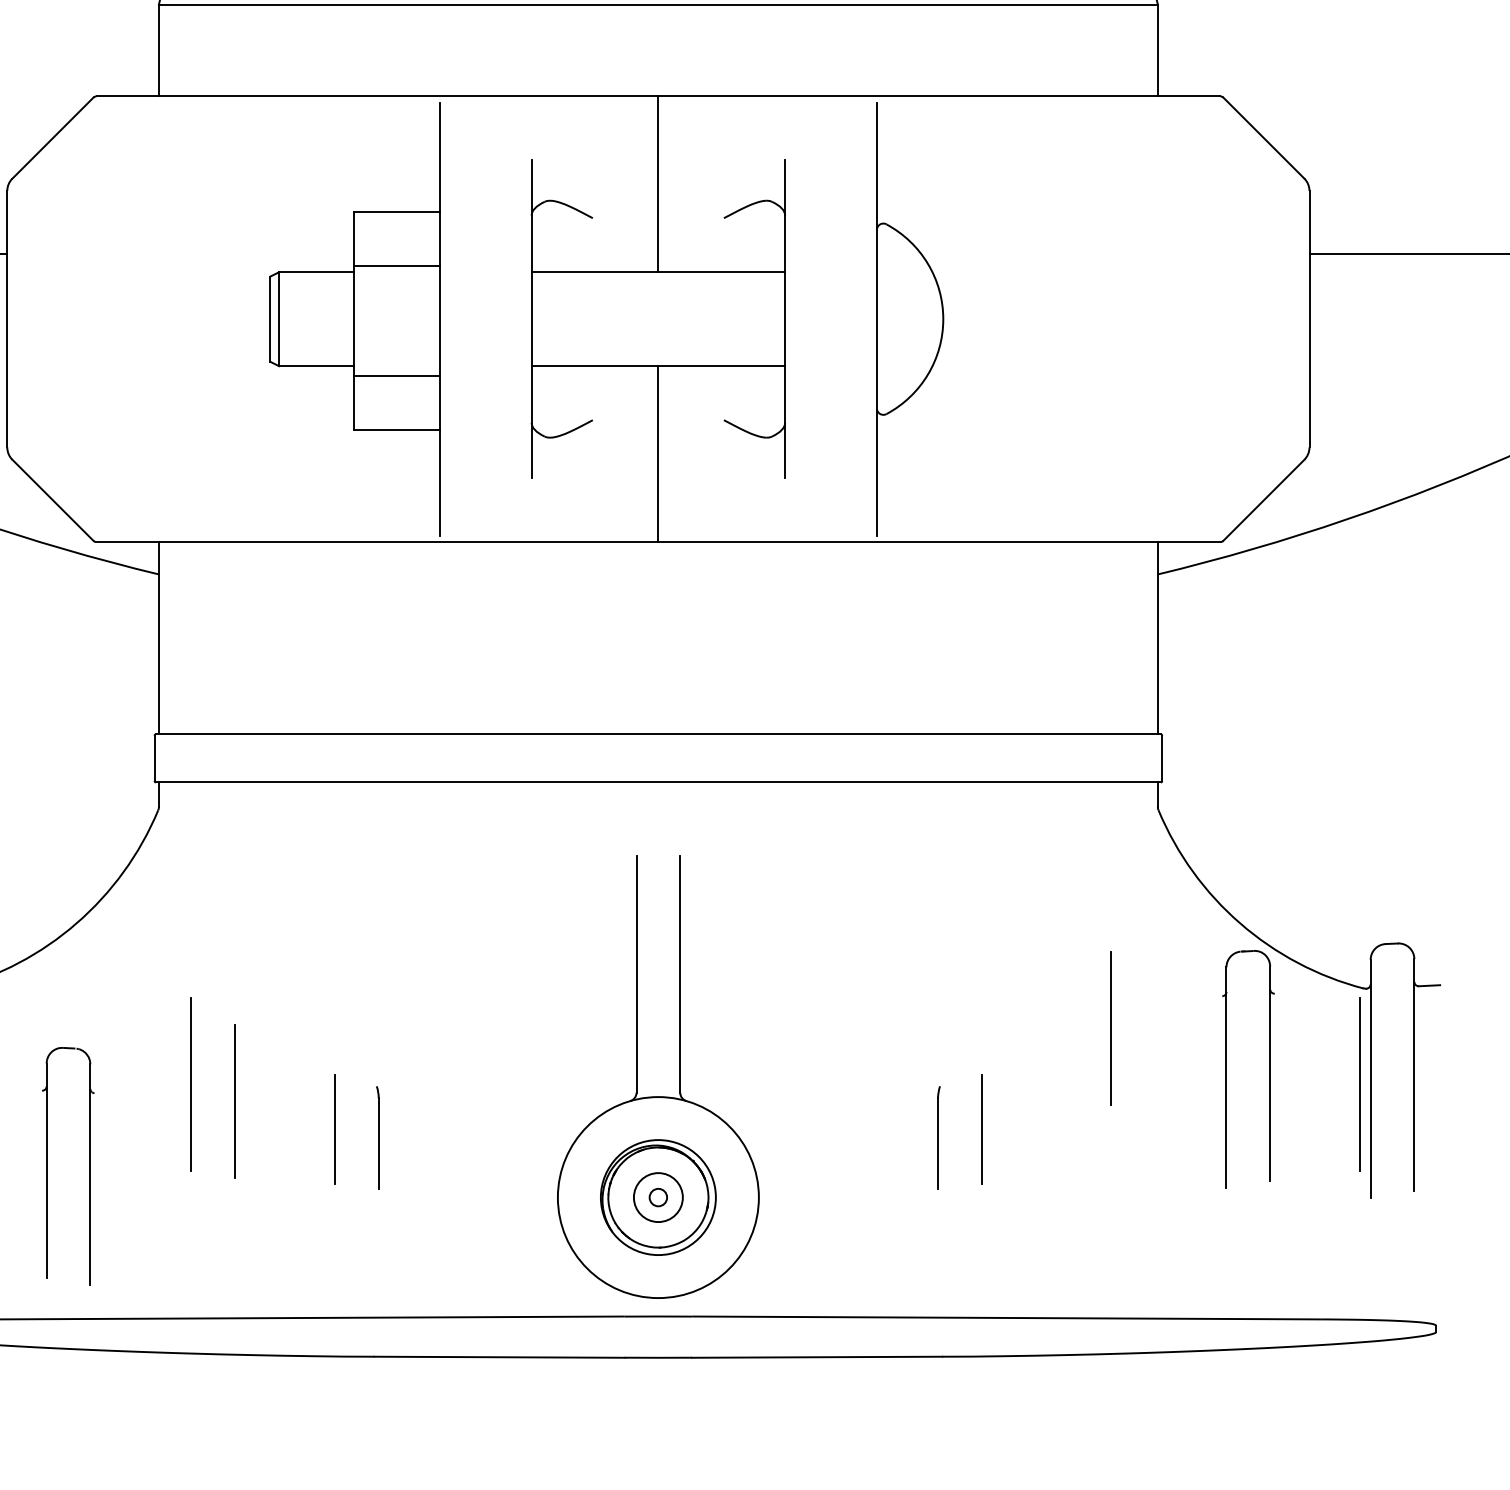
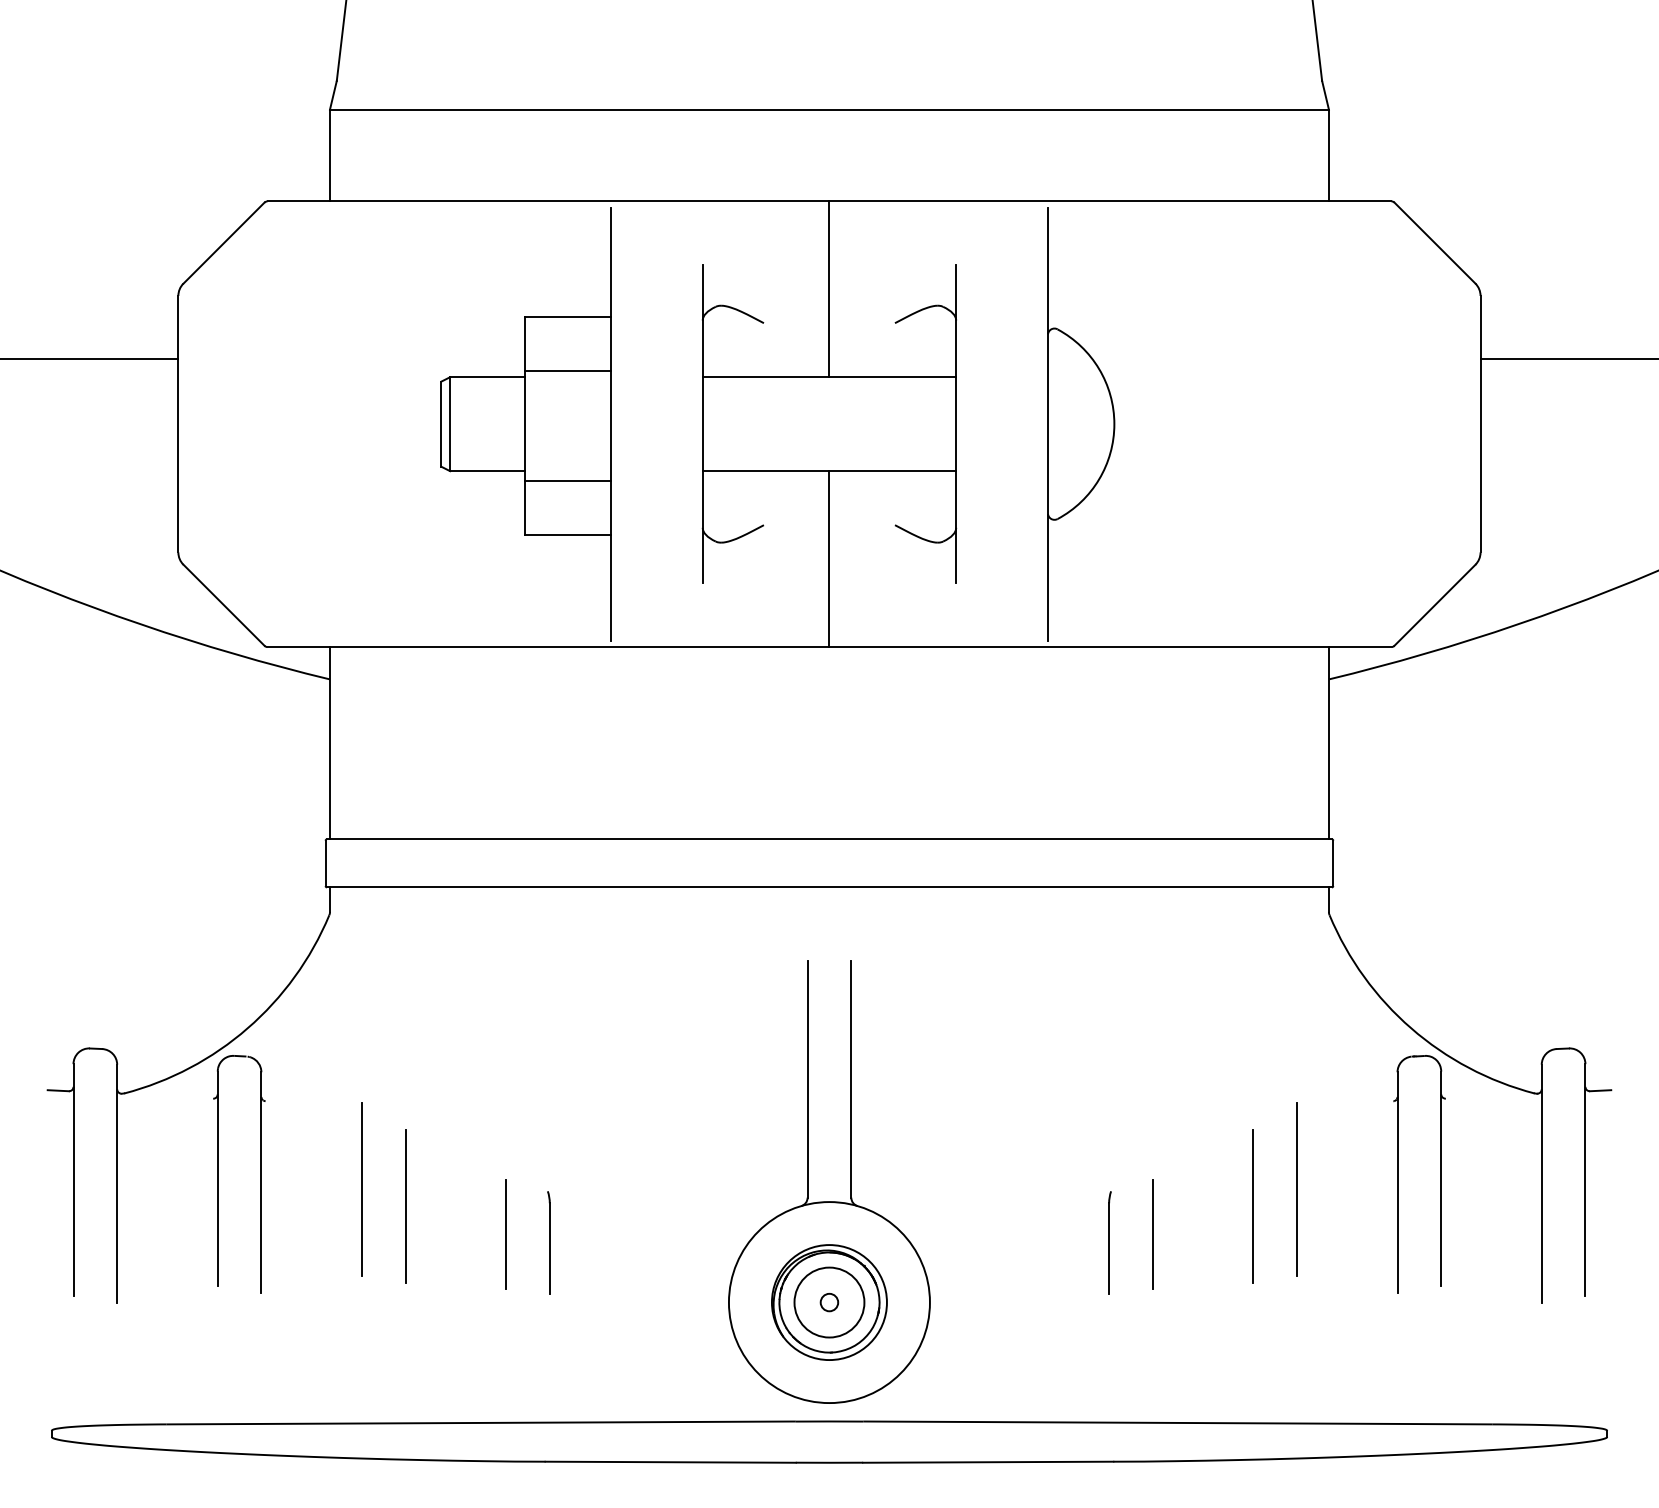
line: (1110, 1028) -> (1252, 1206), moved
line: (1359, 1084) -> (1296, 1189), moved
part: (47, 1166) -> (218, 1174), moved
circle: (658, 1197) -> (829, 1302), size x1.43

